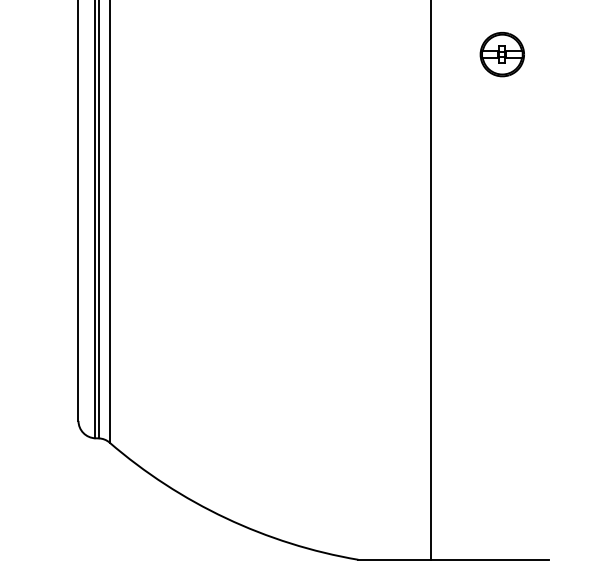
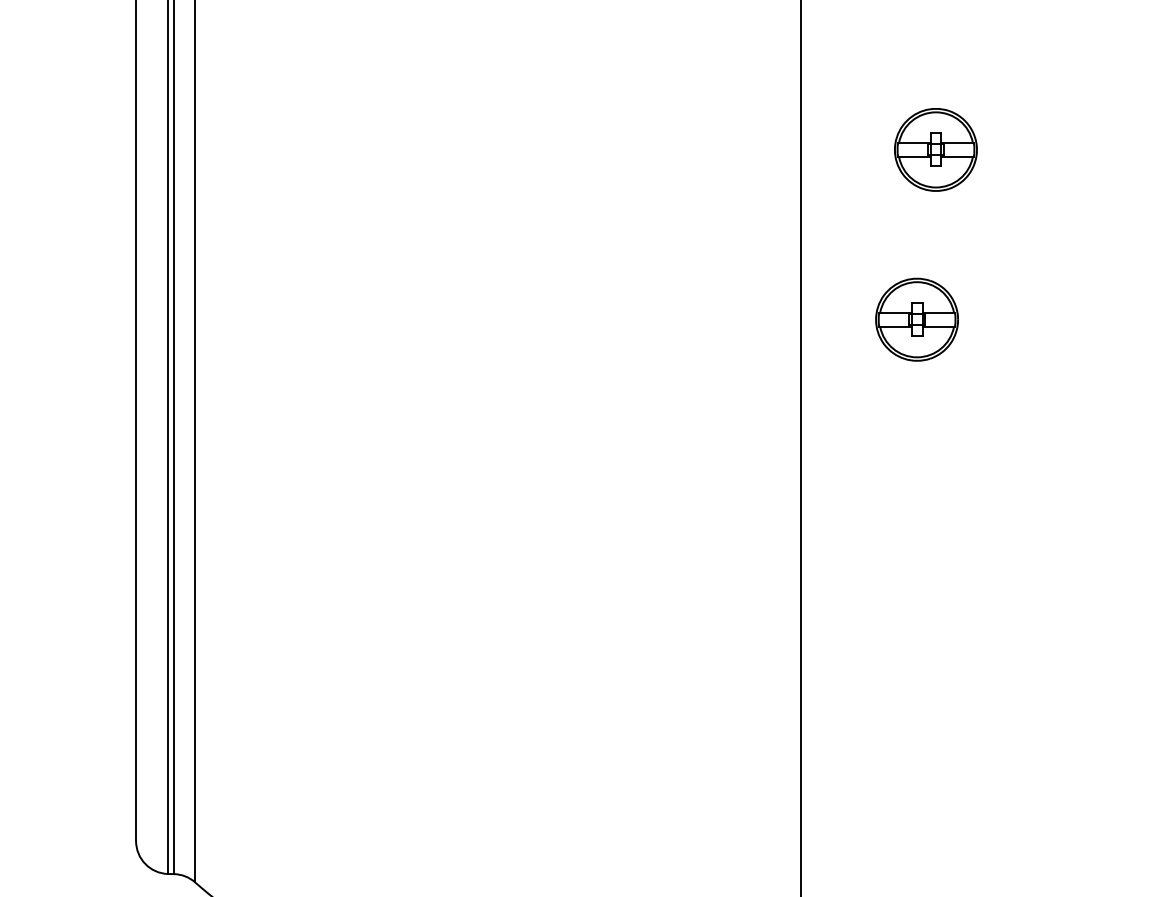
part: (491, 144) -> (915, 319), added

